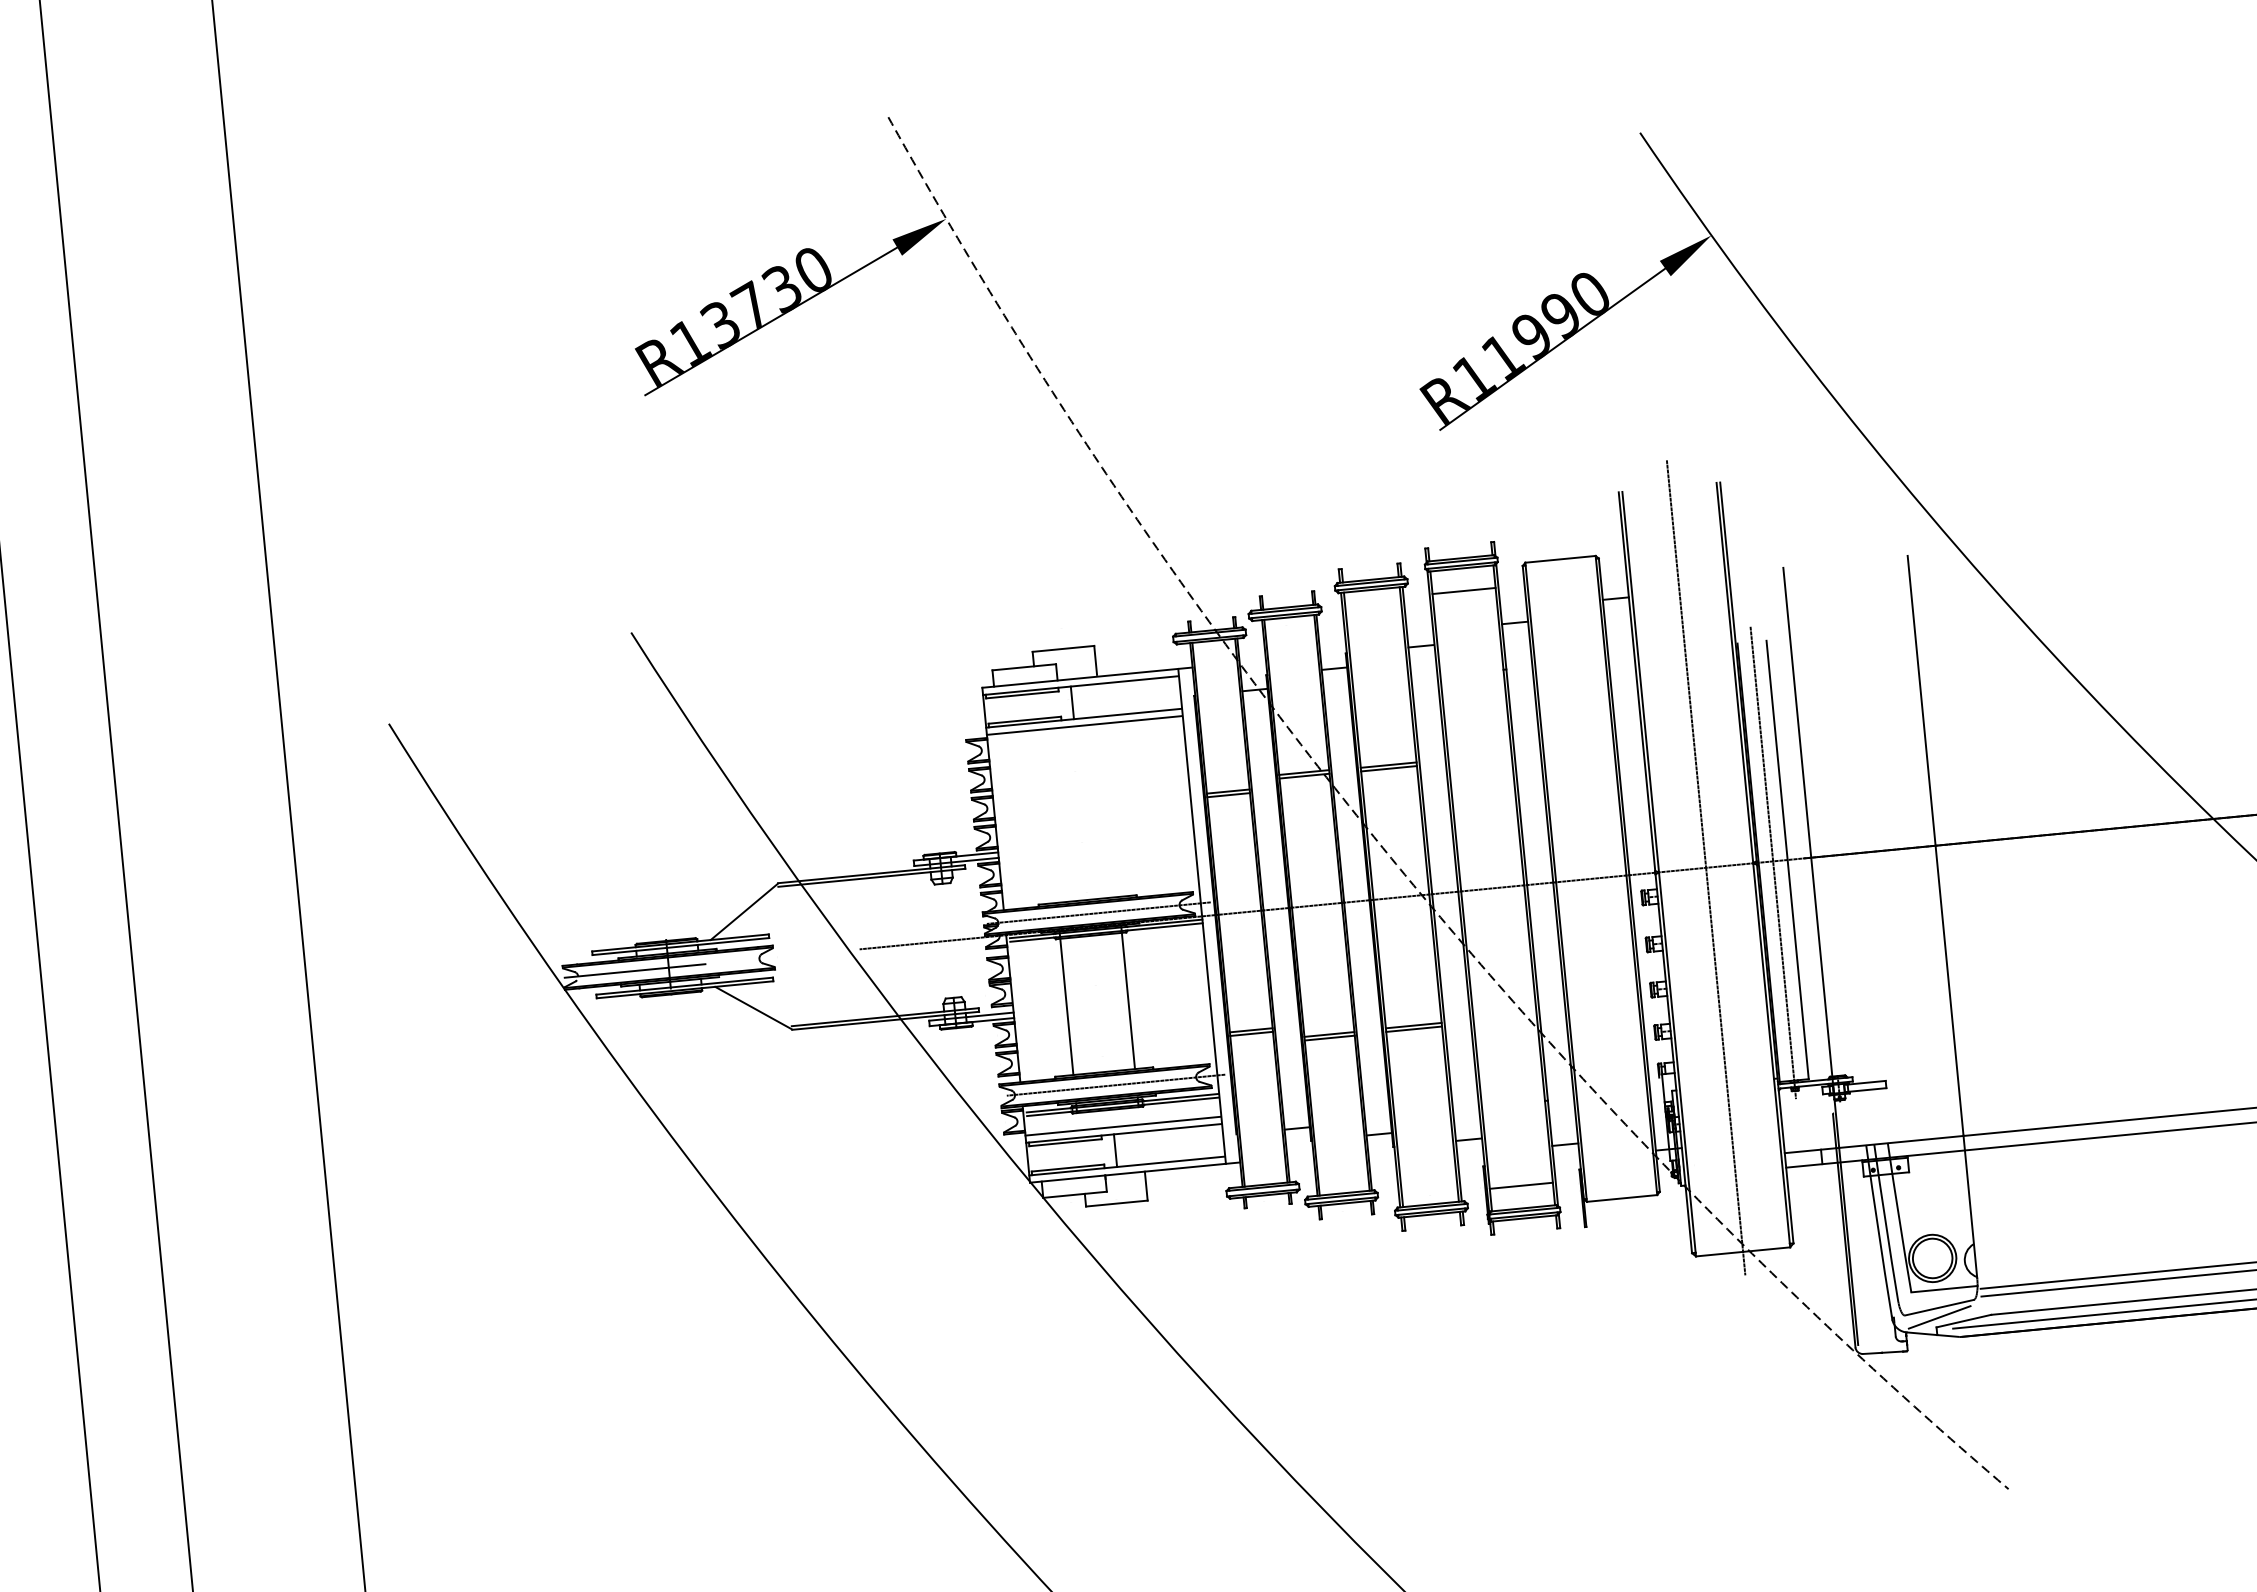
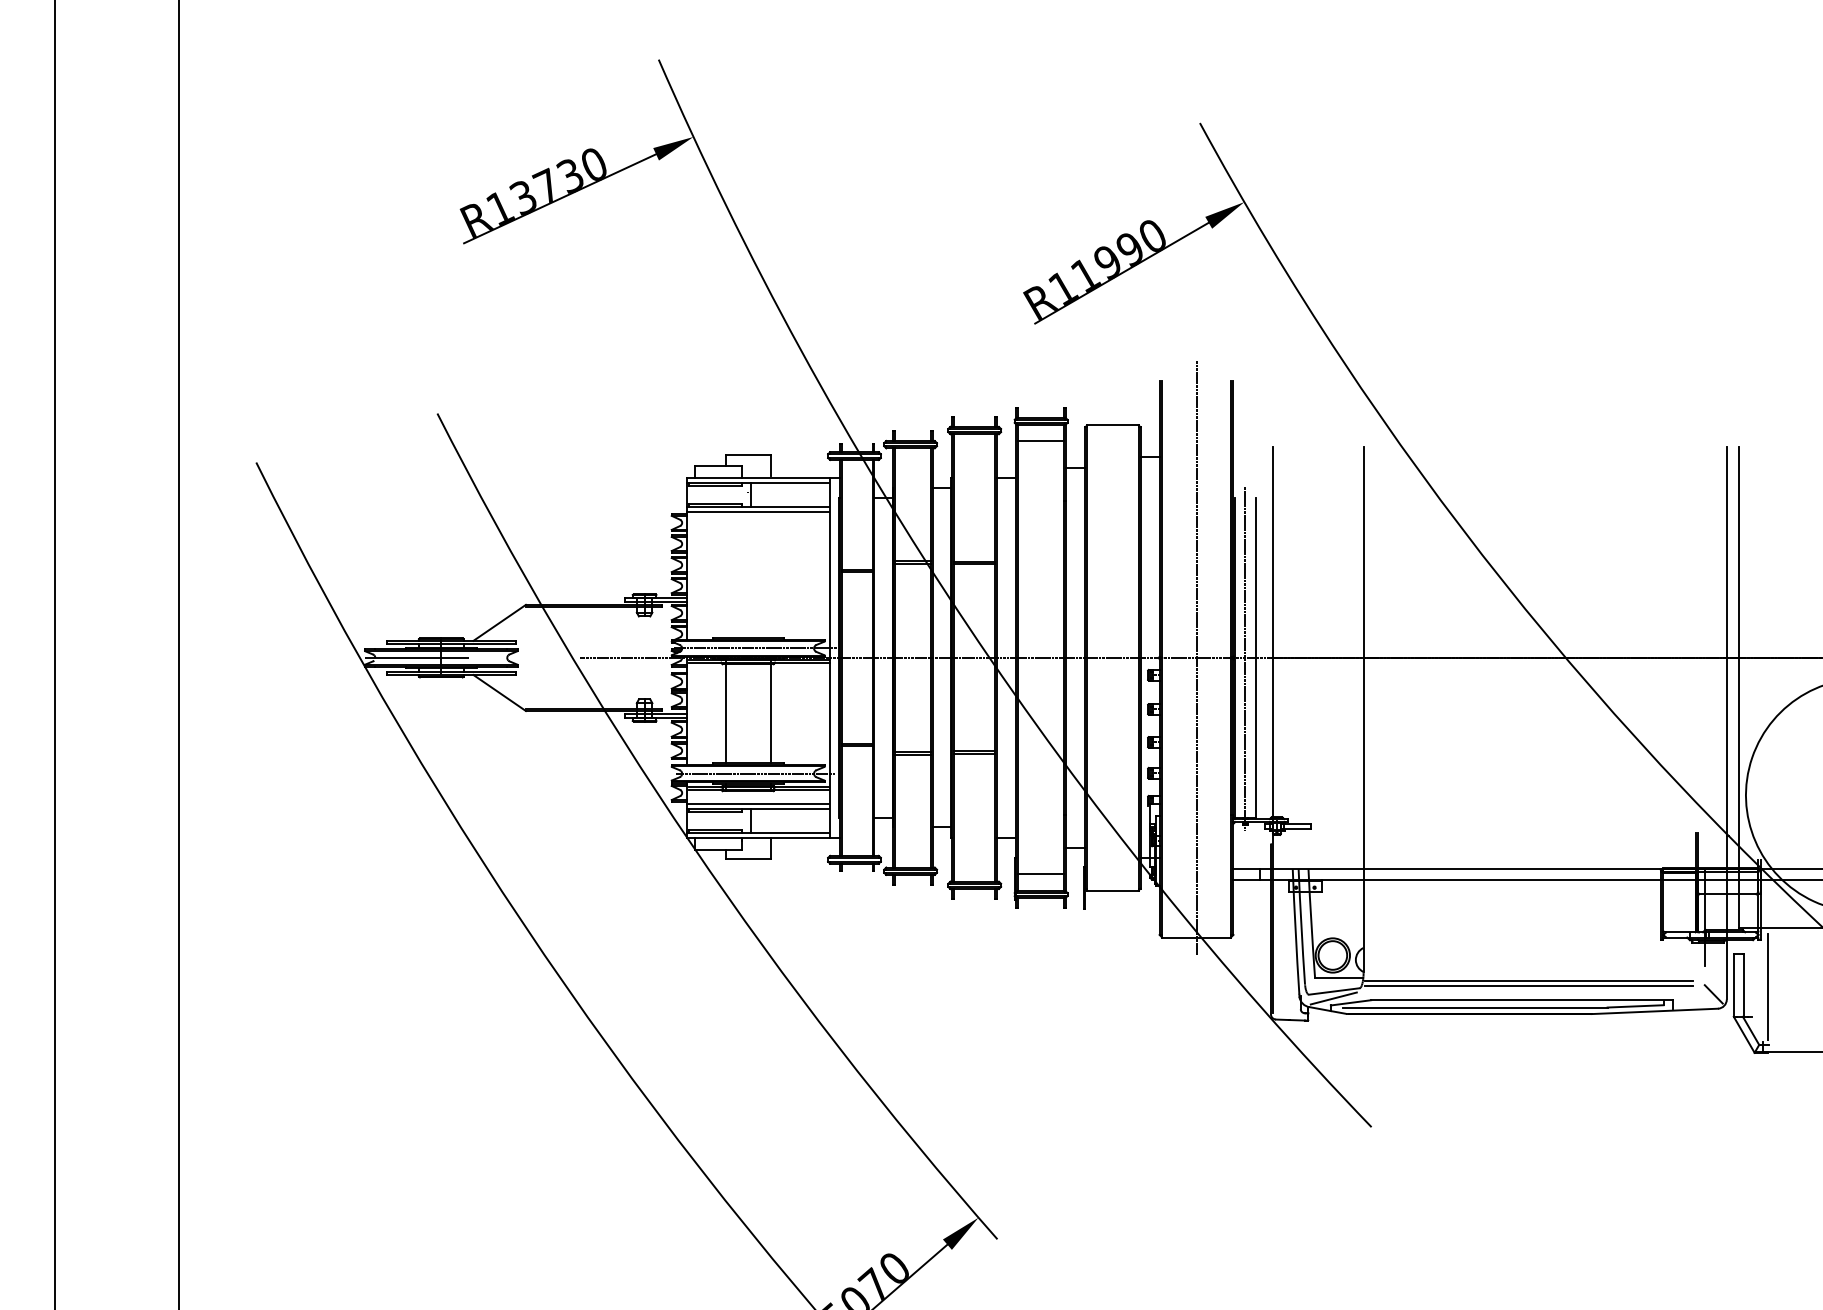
arc: (1387, 853) -> (967, 625), dashed -> solid

